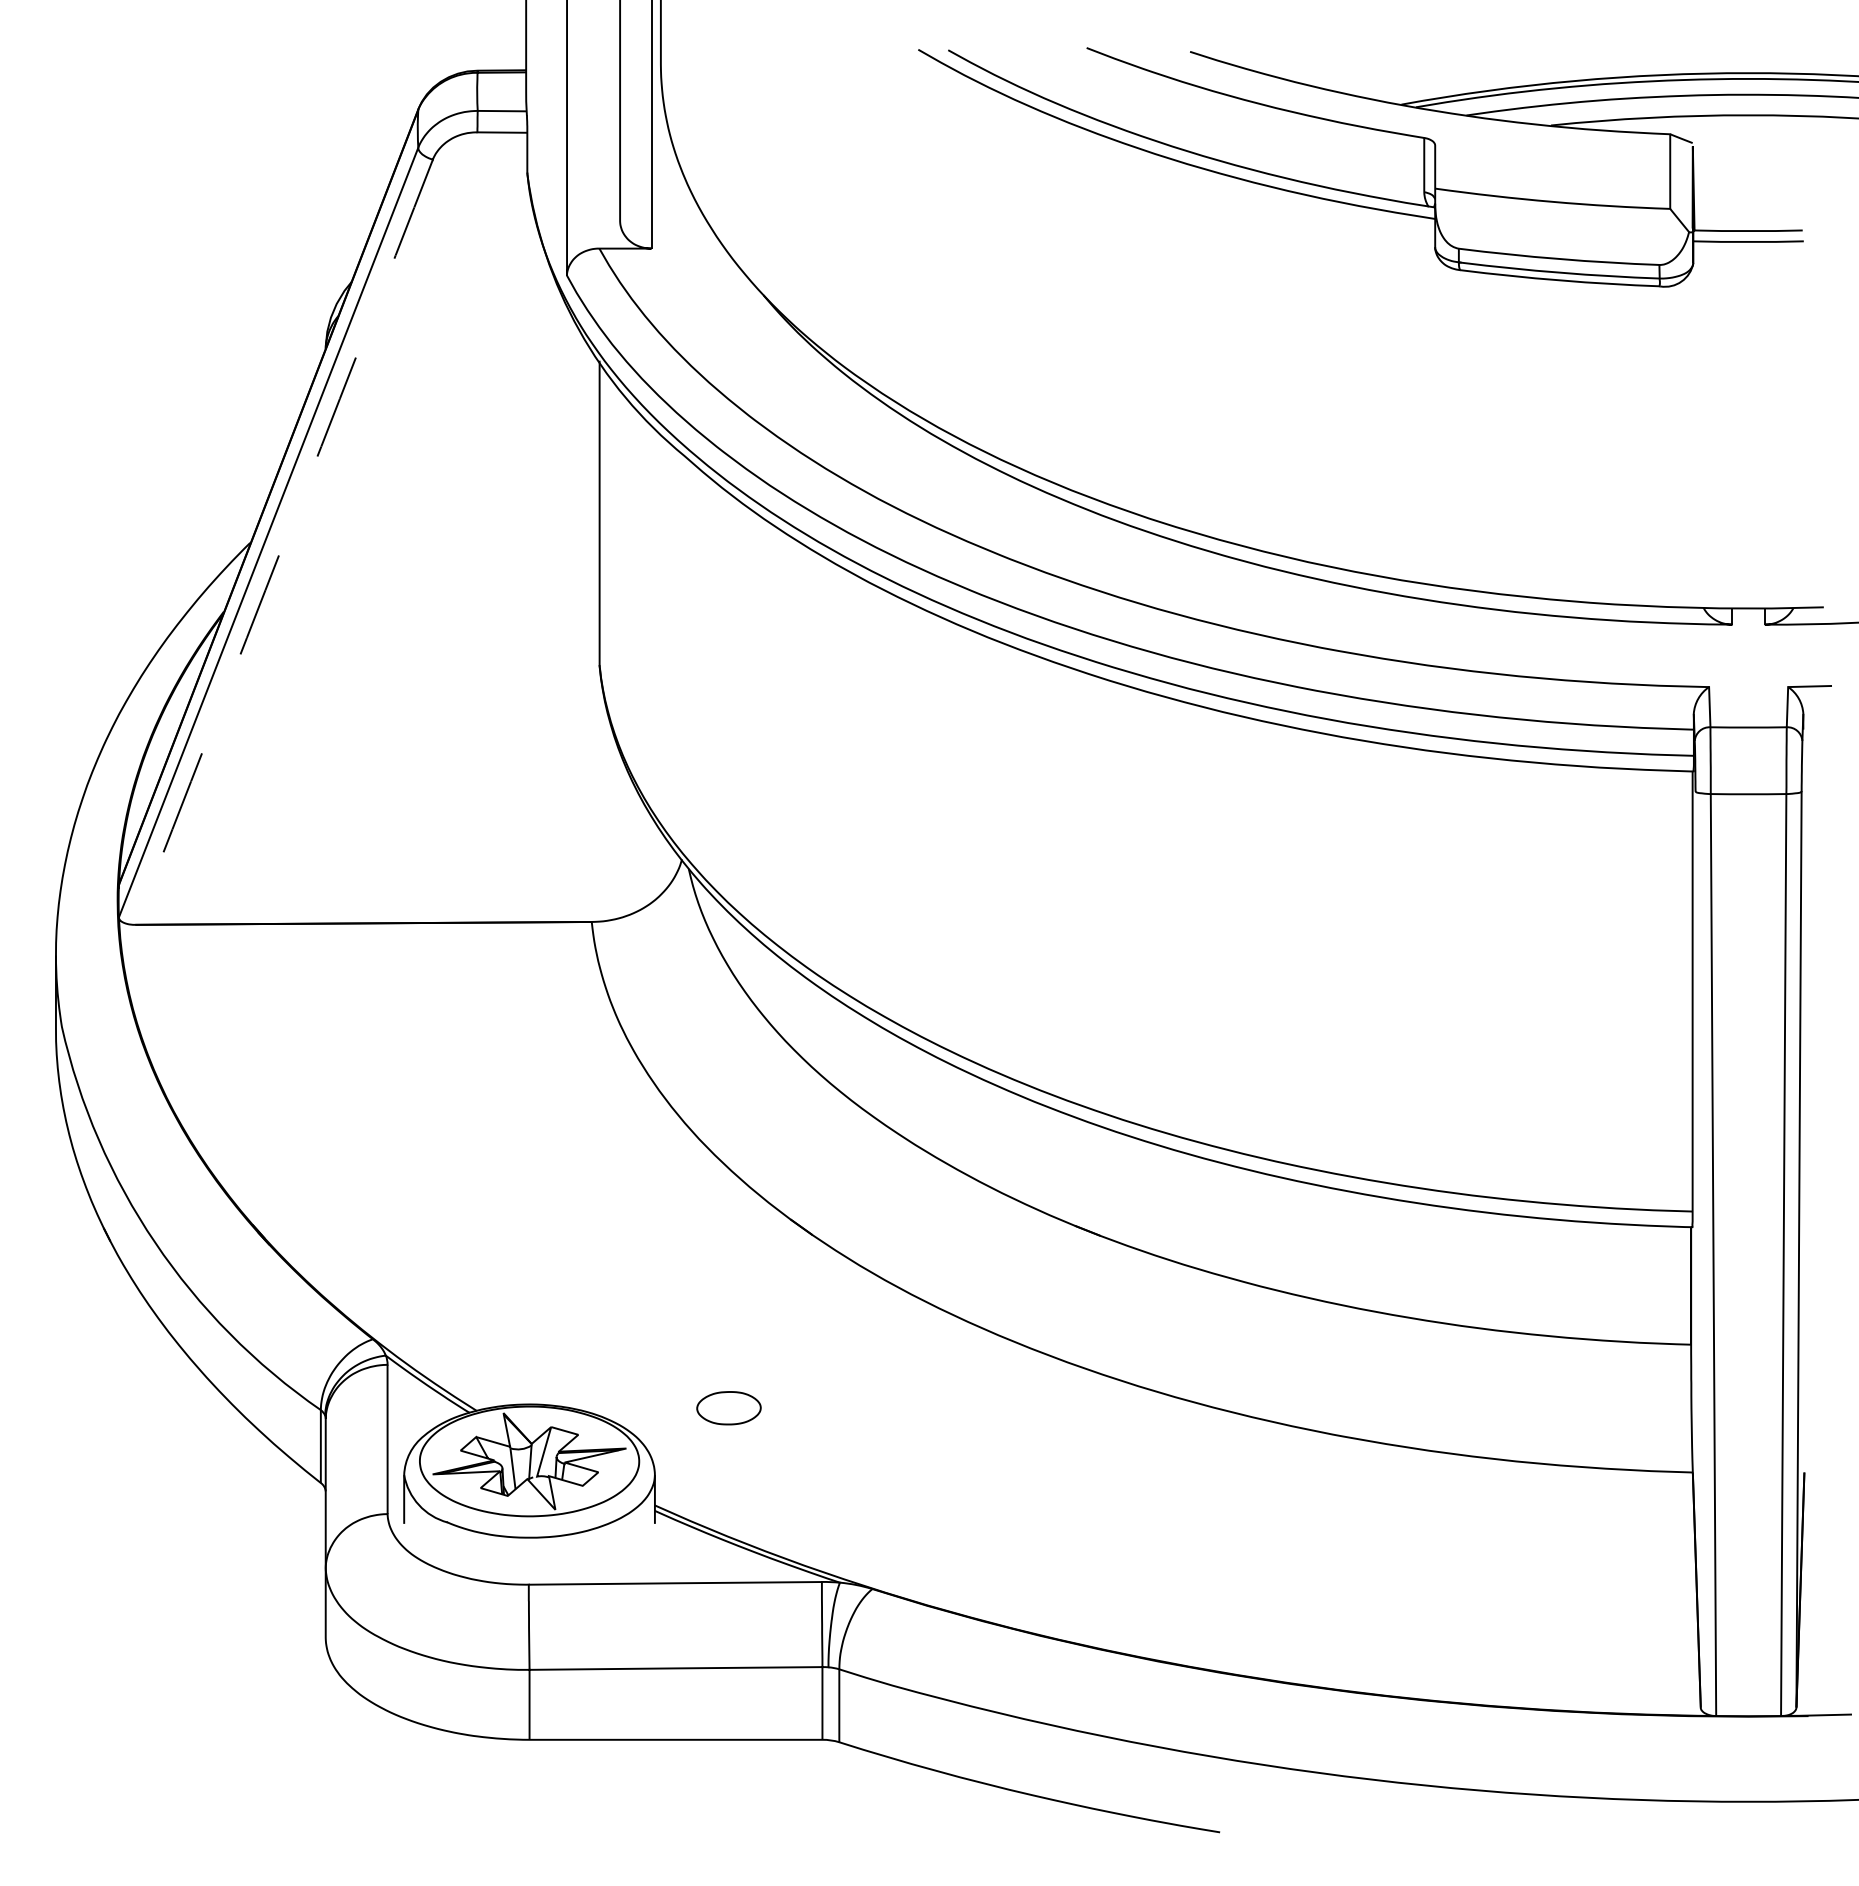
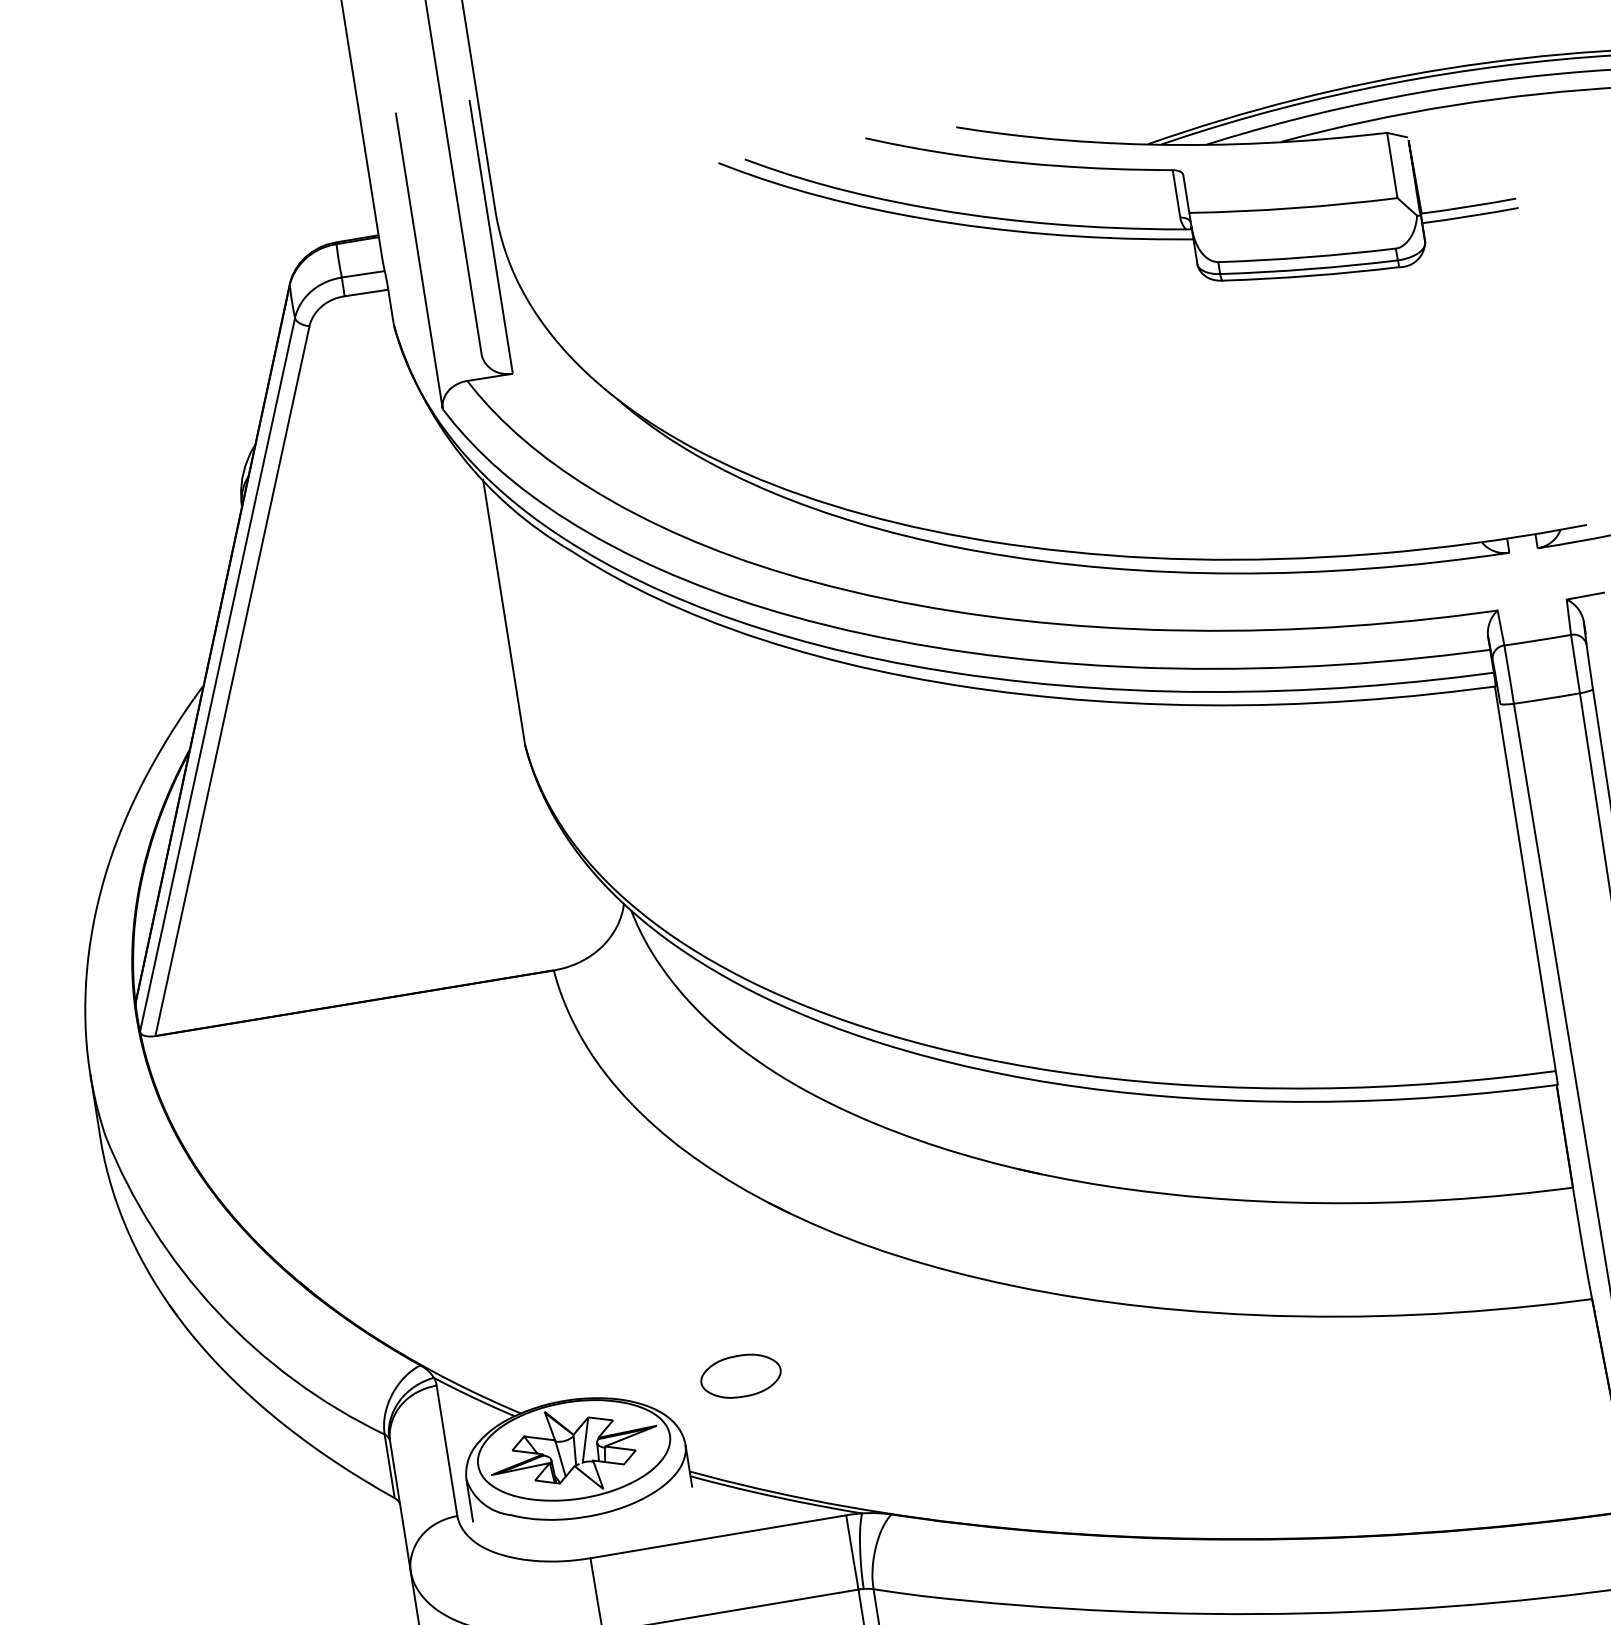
arc: (284, 542) -> (232, 681), dashed -> solid
part: (728, 1408) -> (740, 1376), size x1.43

